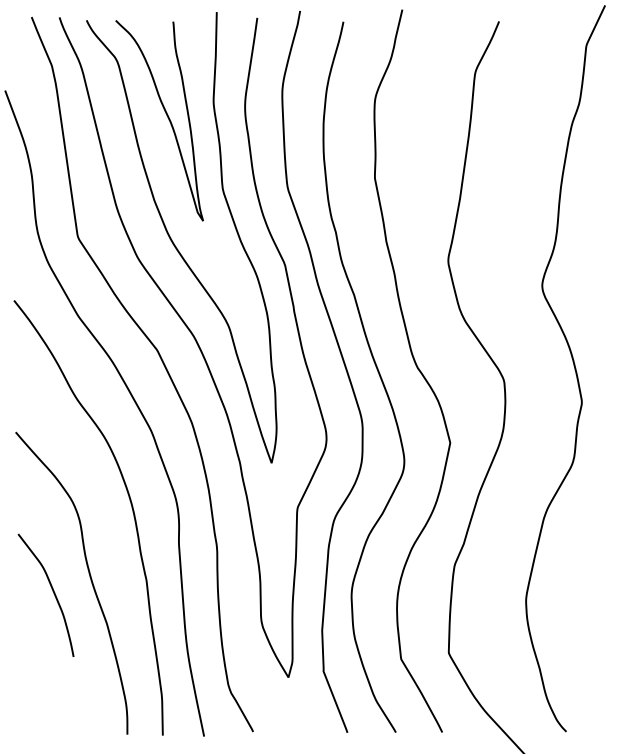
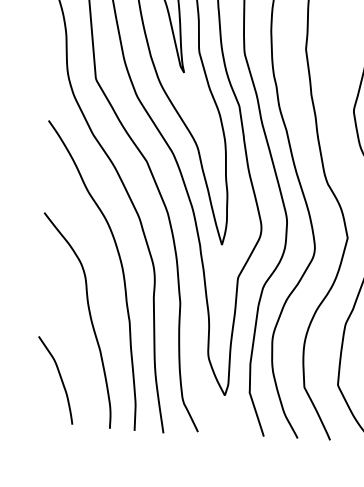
curve: (52, 591) -> (60, 378), moved

